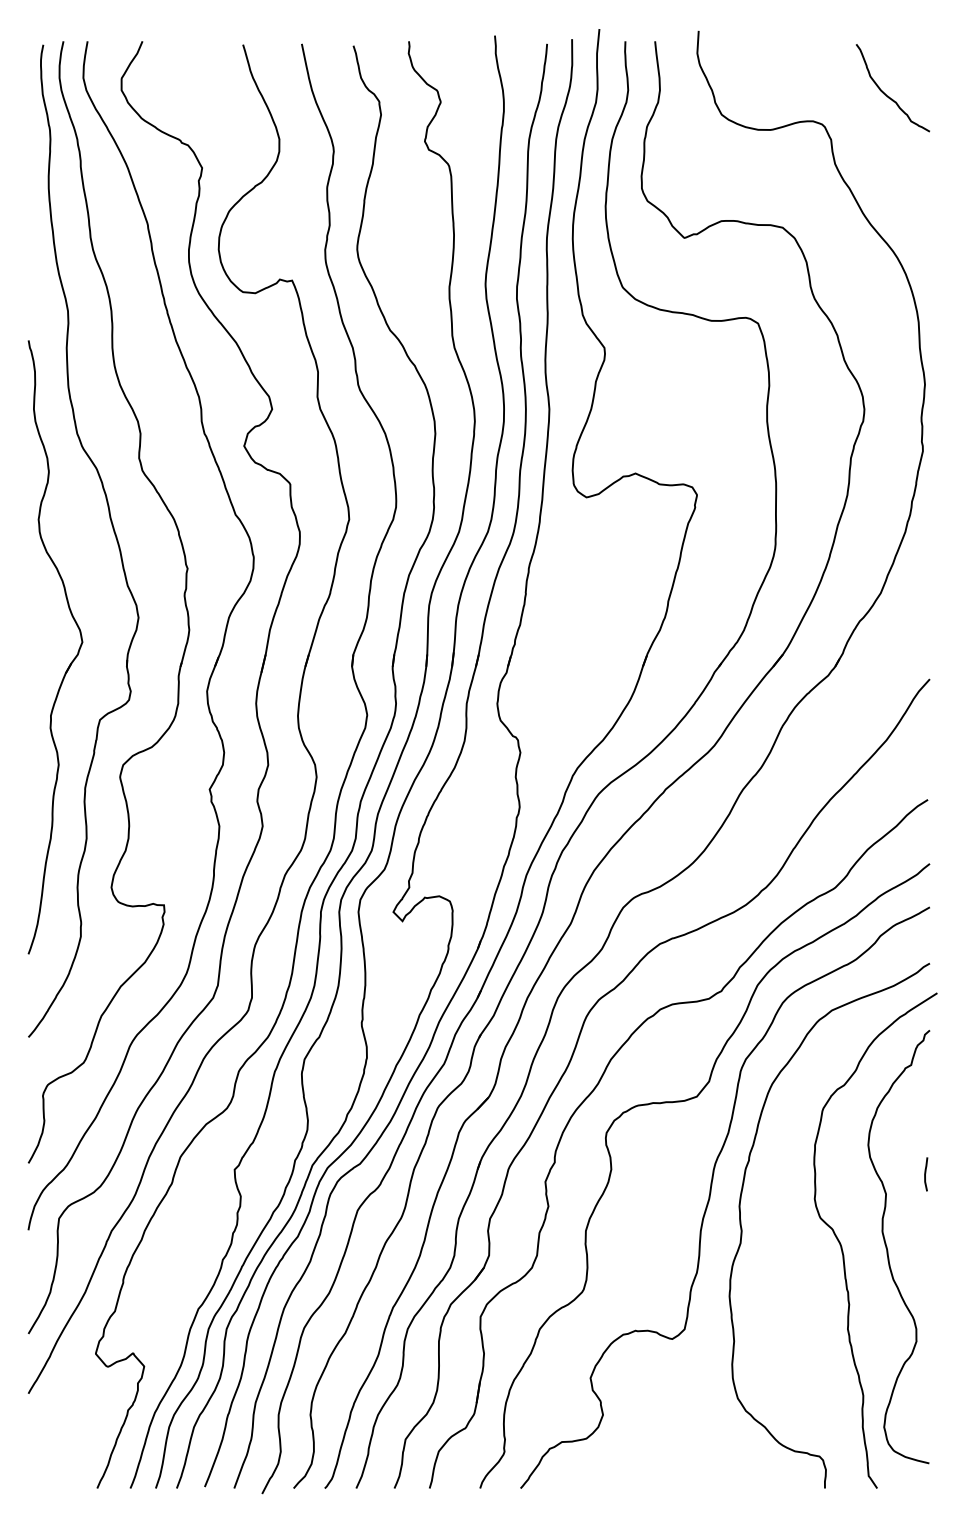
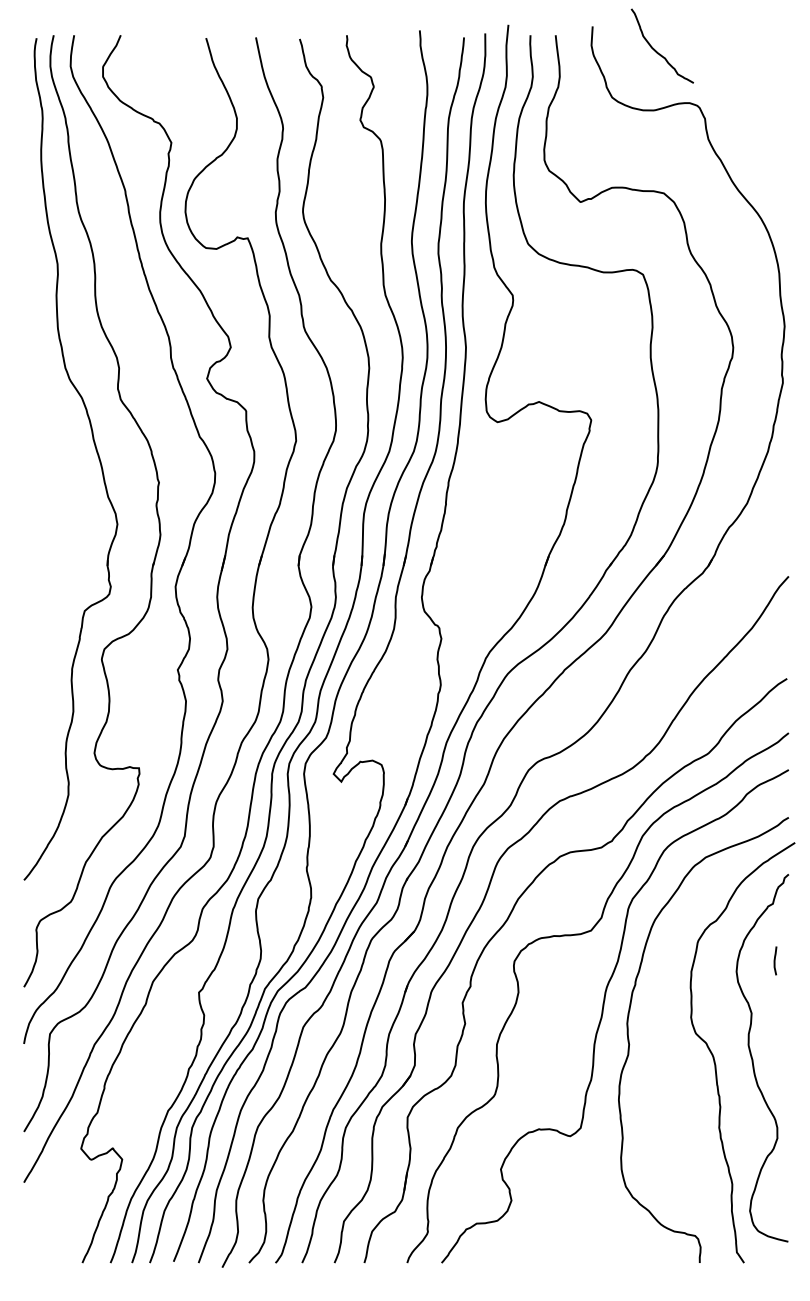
curve: (886, 94) -> (656, 51), moved
part: (73, 658) -> (62, 558), removed
curve: (926, 1173) -> (775, 960), moved

